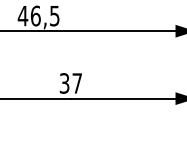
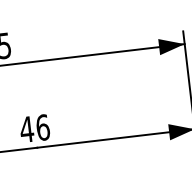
text: (70, 83) -> (34, 128), 37 -> 46

